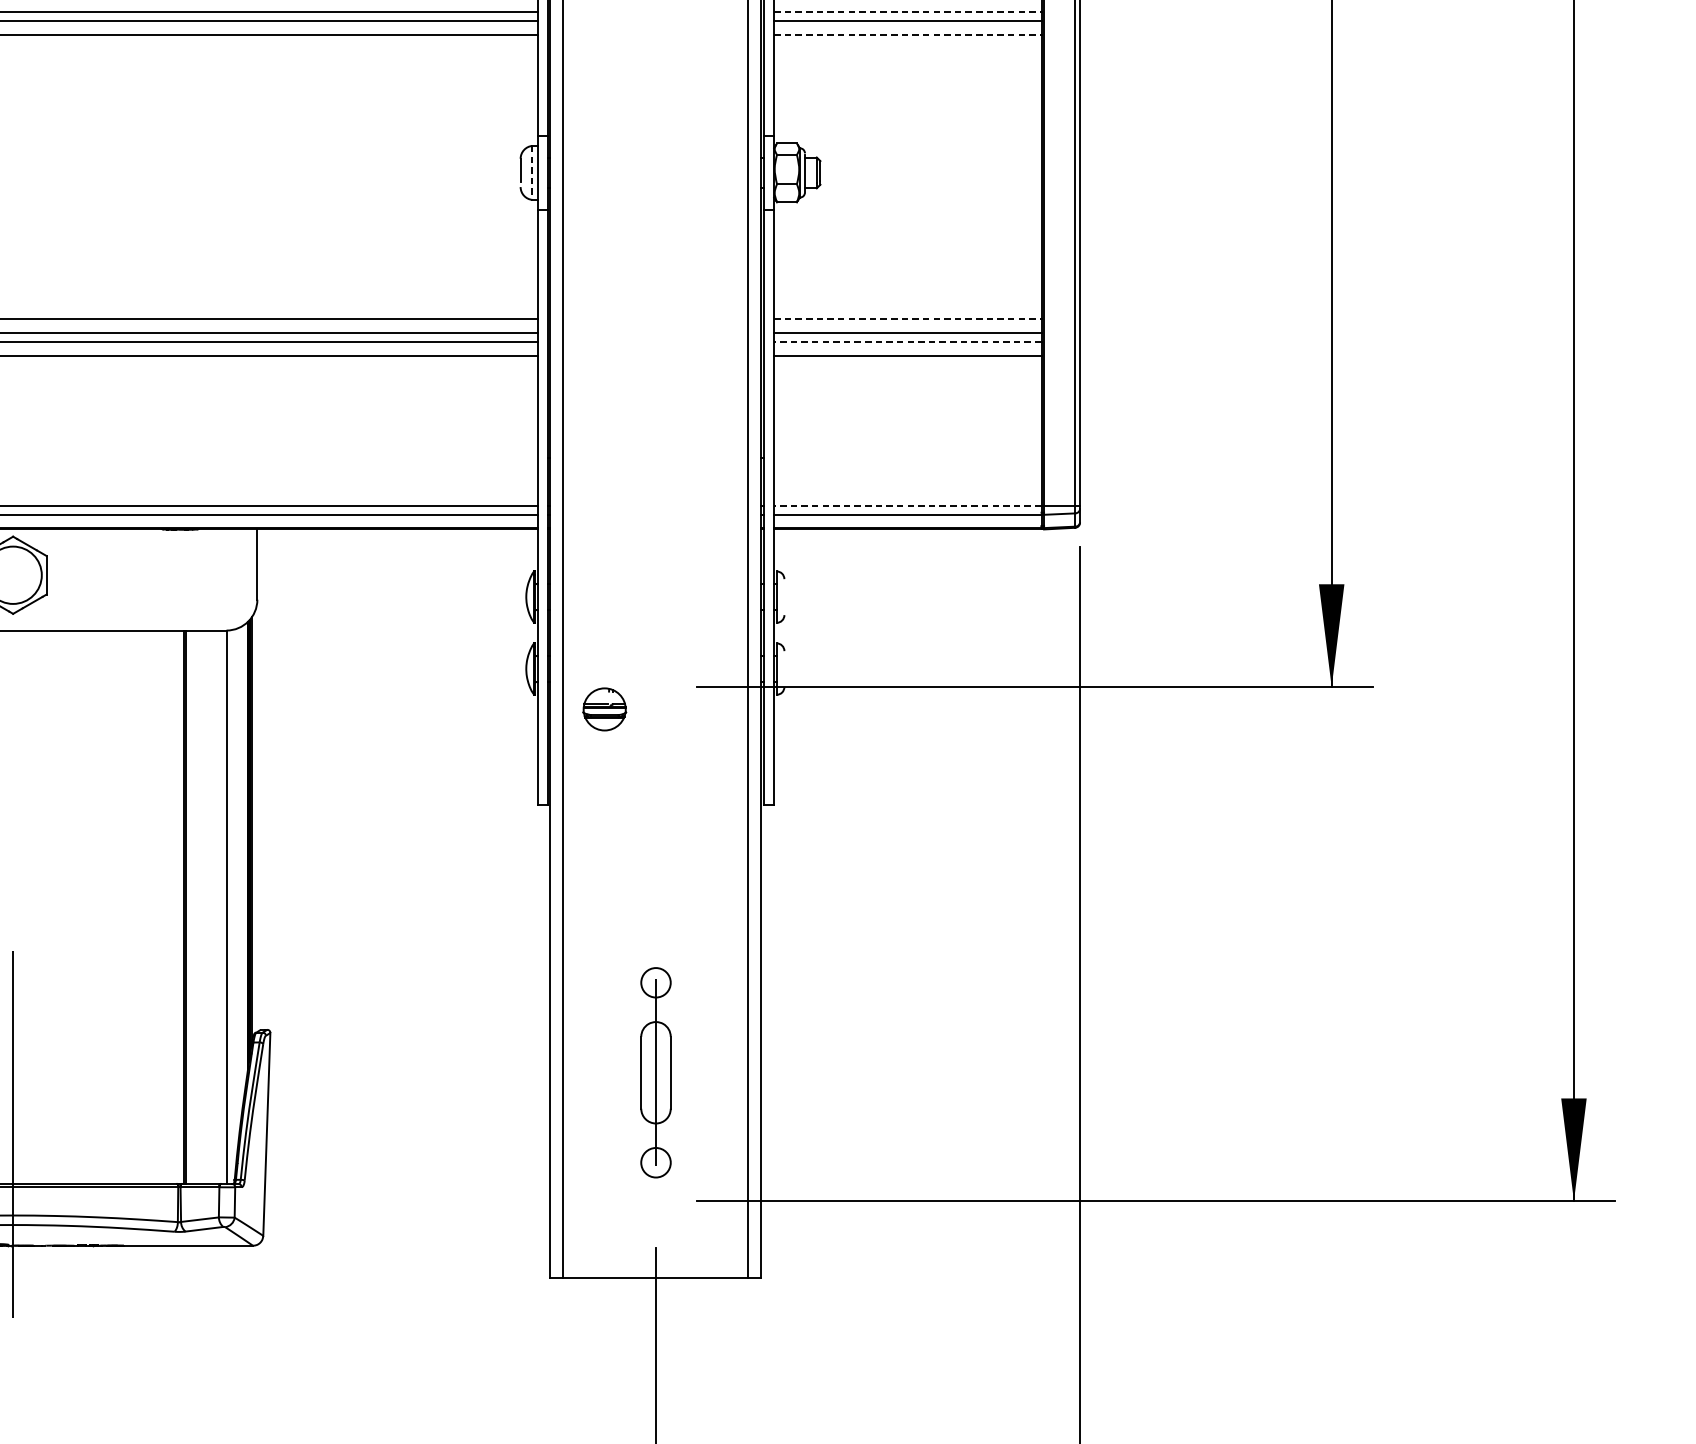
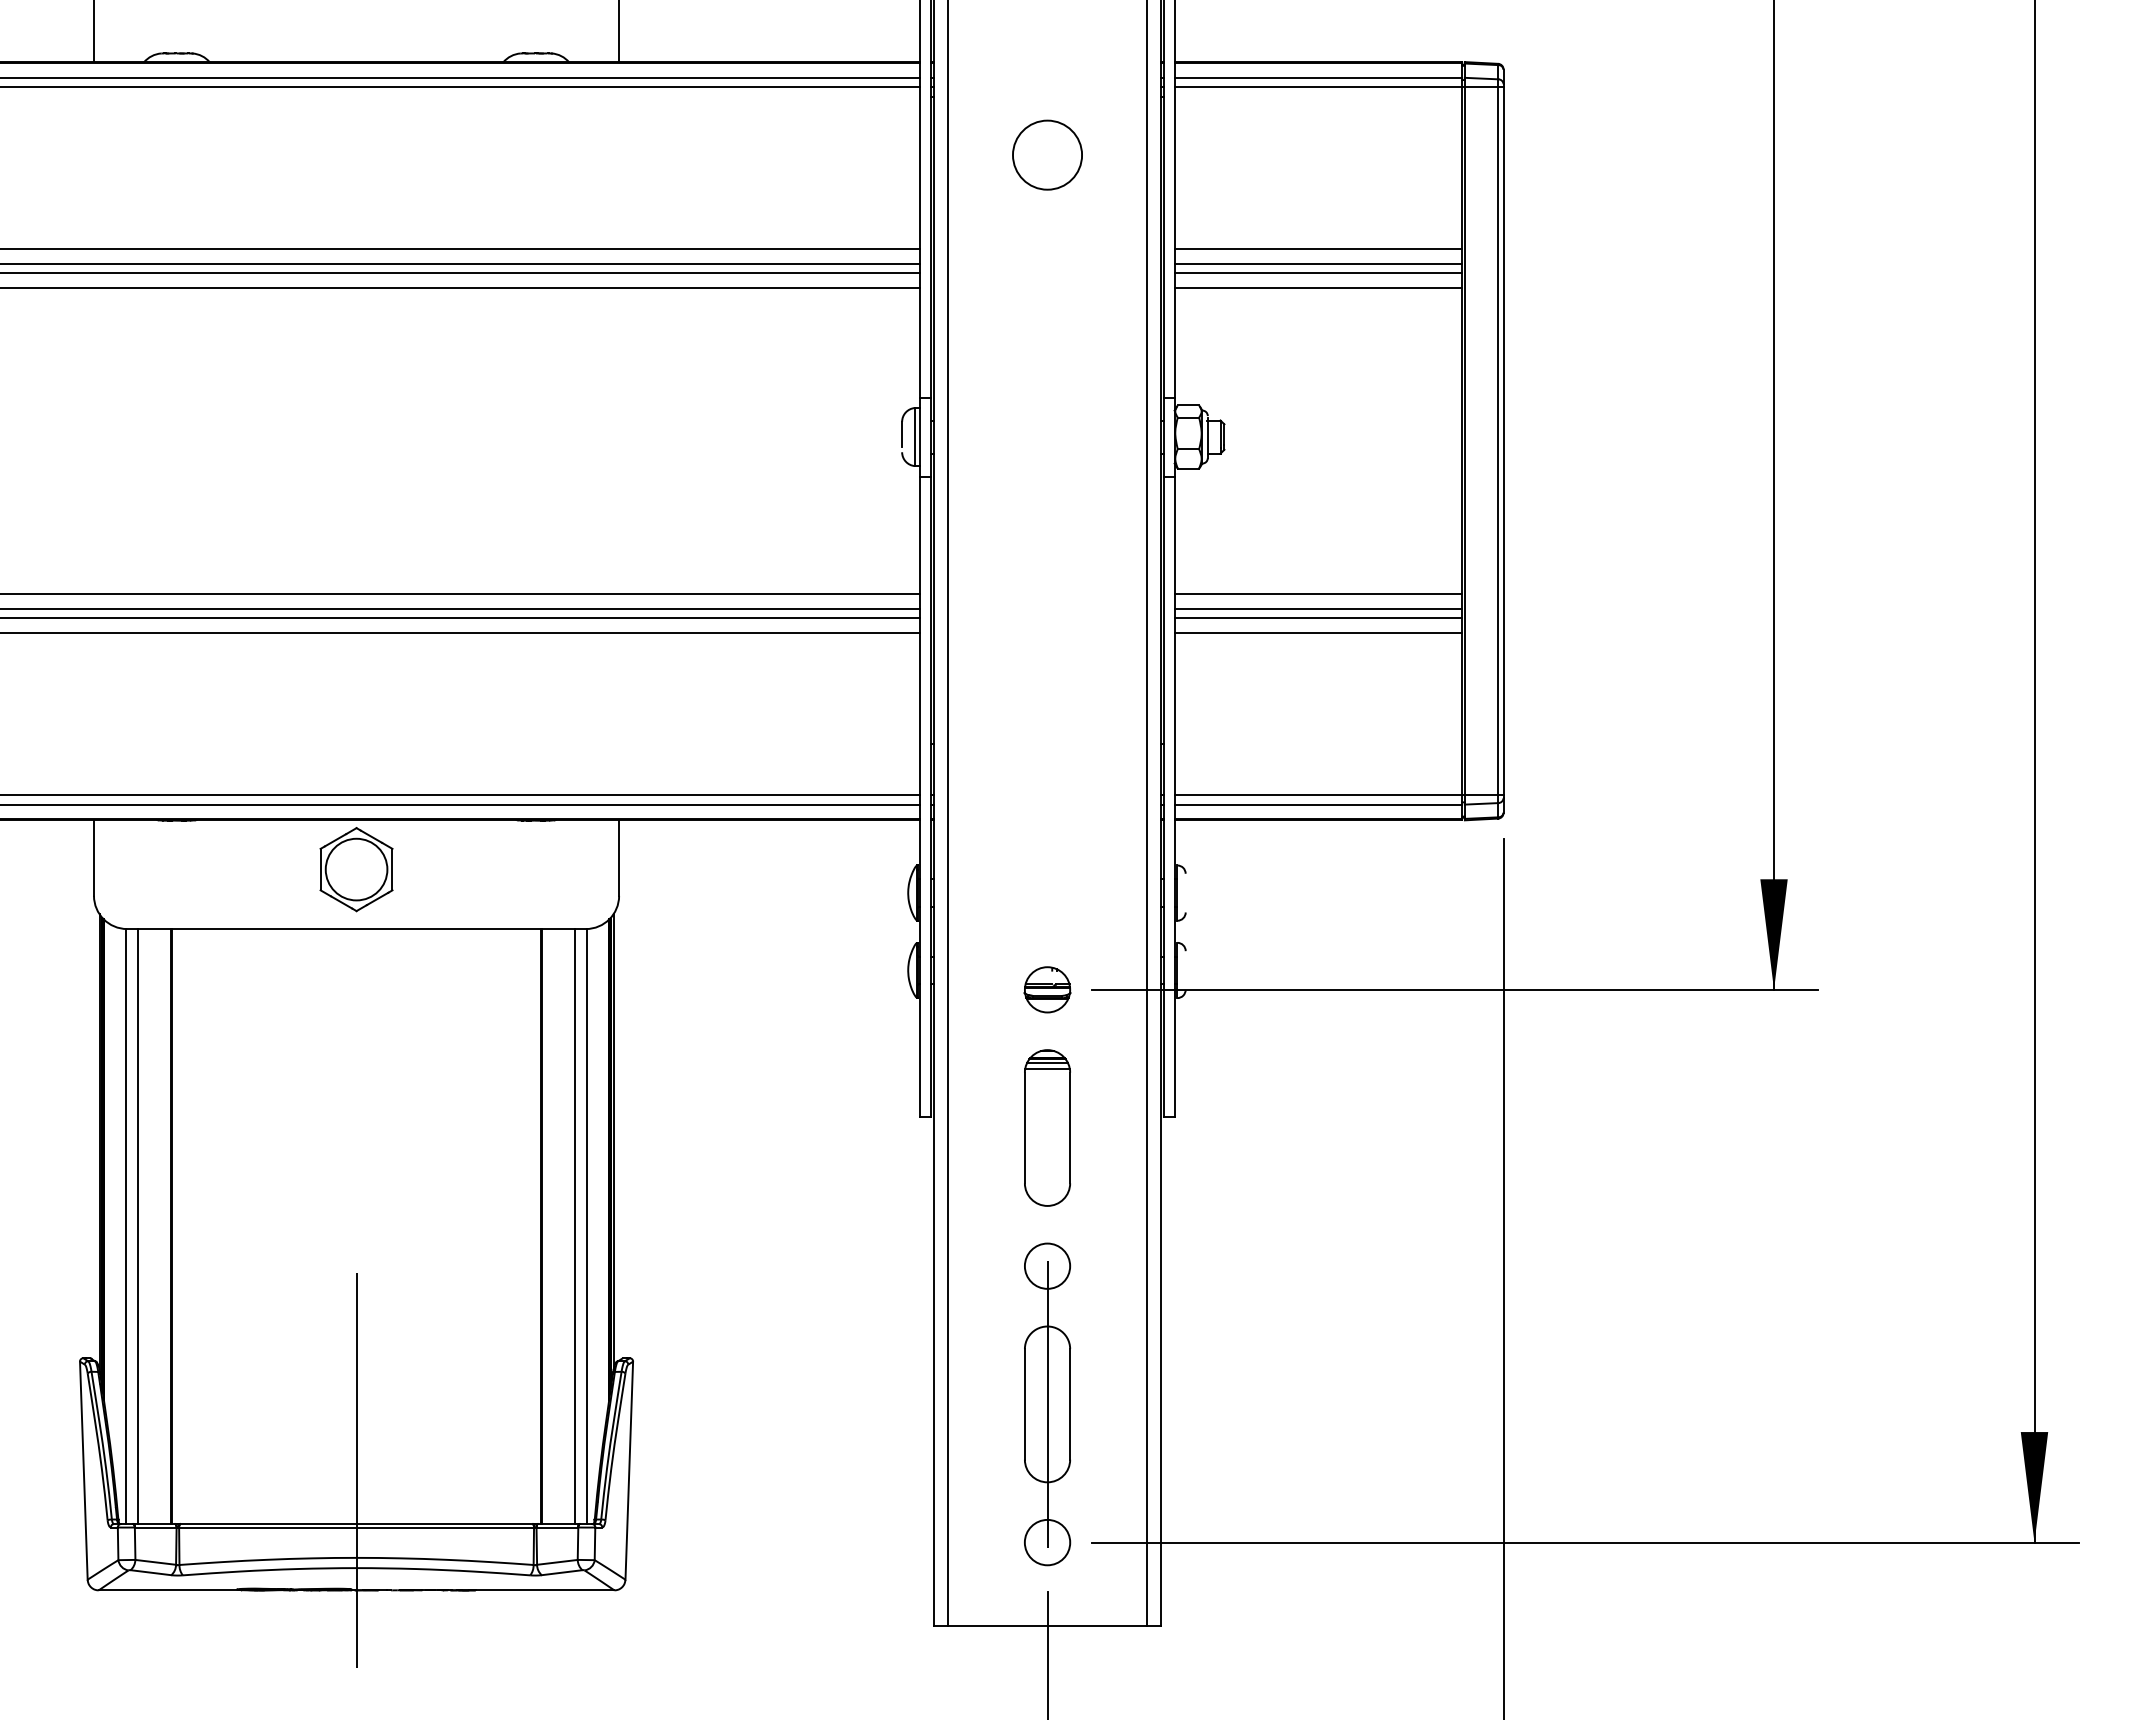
line: (907, 12) -> (1318, 264), dashed -> solid
line: (907, 34) -> (1318, 288), dashed -> solid
line: (532, 173) -> (914, 437), dashed -> solid
line: (907, 318) -> (1318, 593), dashed -> solid
line: (907, 341) -> (1318, 618), dashed -> solid
line: (907, 506) -> (1318, 795), dashed -> solid
part: (604, 709) -> (1047, 989), moved
part: (655, 815) -> (1047, 1127), added
line: (215, 907) -> (574, 1226), added
part: (655, 1072) -> (1047, 1404), size x1.43

